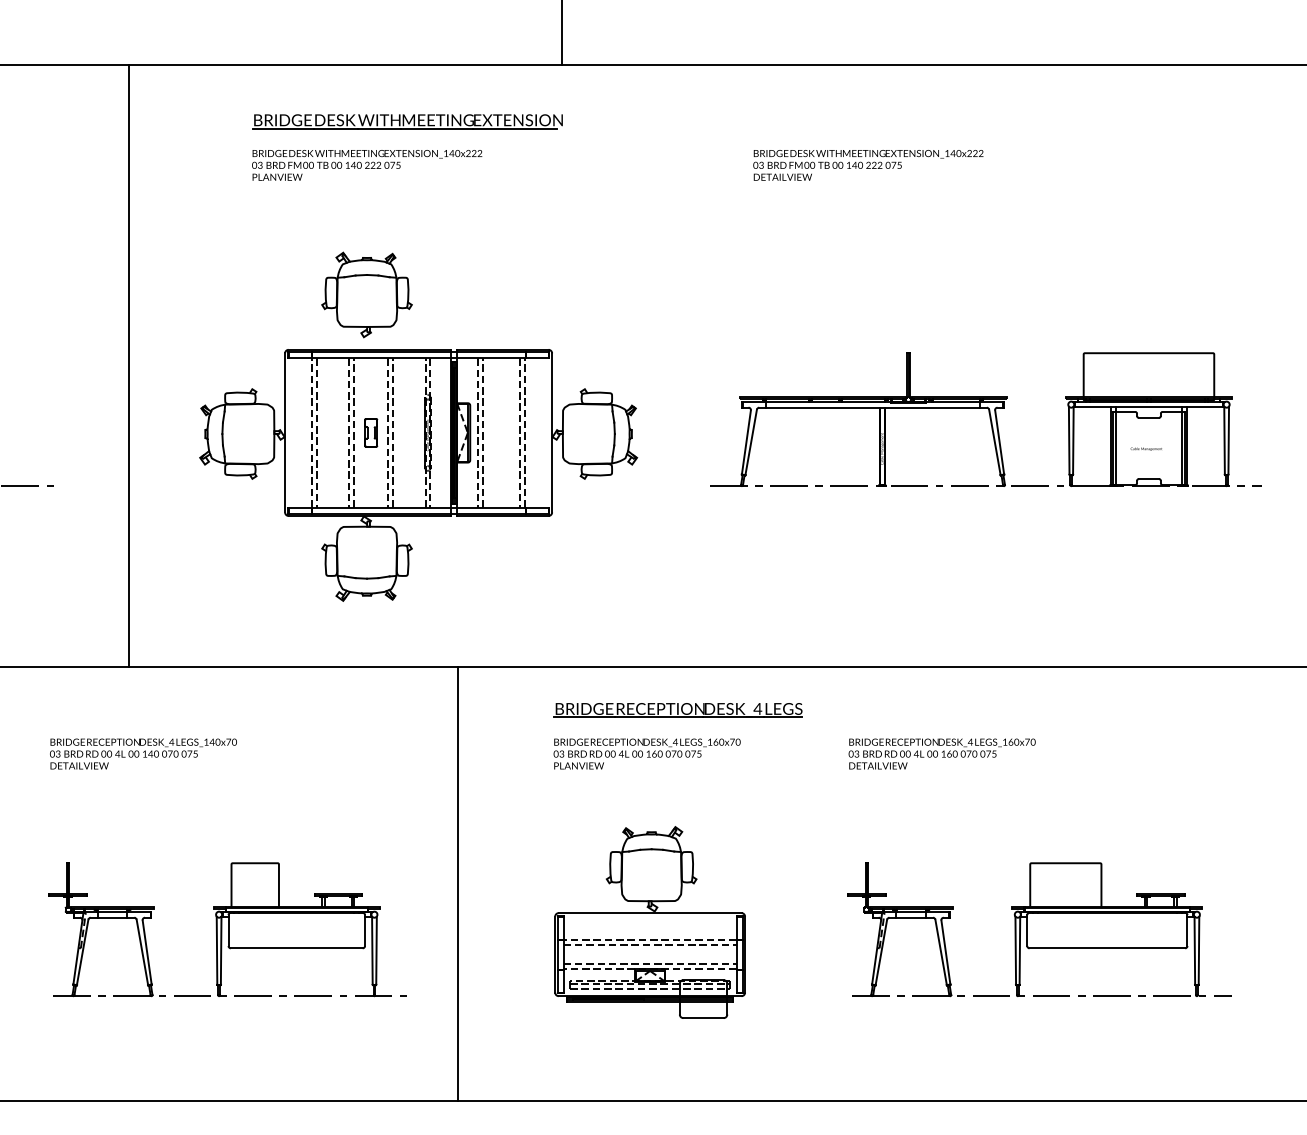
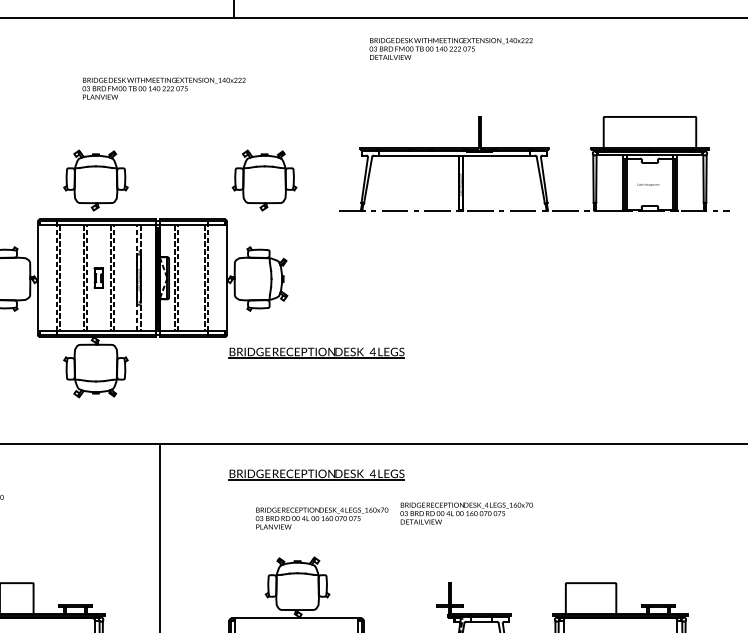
part: (407, 121) -> (124, 57), removed
text: (367, 165) -> (164, 88), moved
text: (868, 165) -> (451, 49), moved
part: (604, 294) -> (264, 180), added
part: (985, 419) -> (534, 163), moved
part: (677, 538) -> (315, 353), added
text: (646, 753) -> (321, 518), moved
text: (941, 753) -> (466, 513), moved

